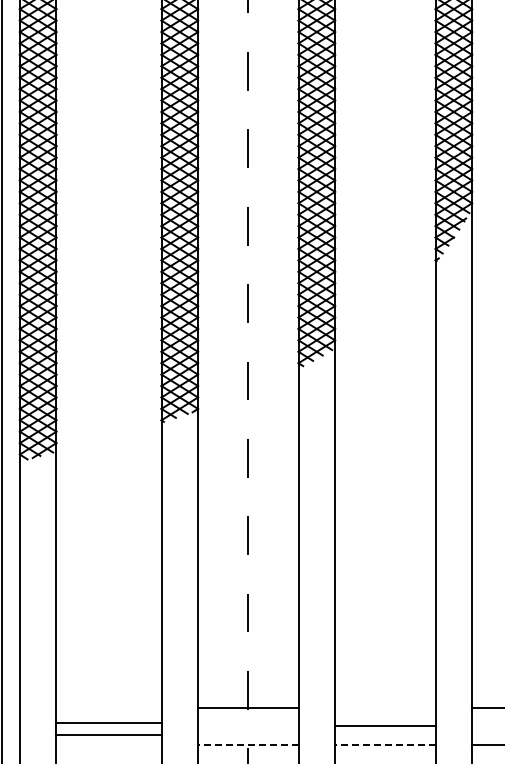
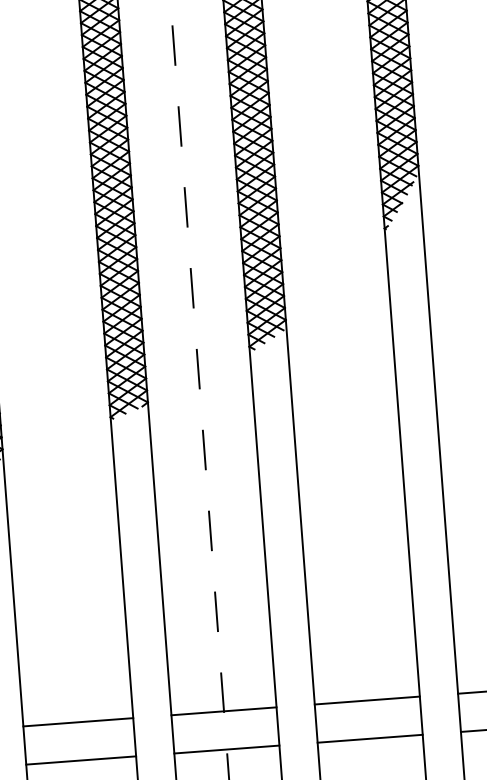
line: (108, 722) -> (80, 760), moved
line: (385, 726) -> (367, 700), moved
line: (108, 735) -> (77, 722), moved
line: (247, 744) -> (226, 749), dashed -> solid
line: (384, 744) -> (369, 738), dashed -> solid

